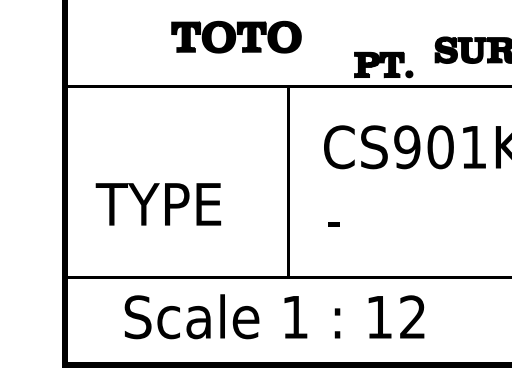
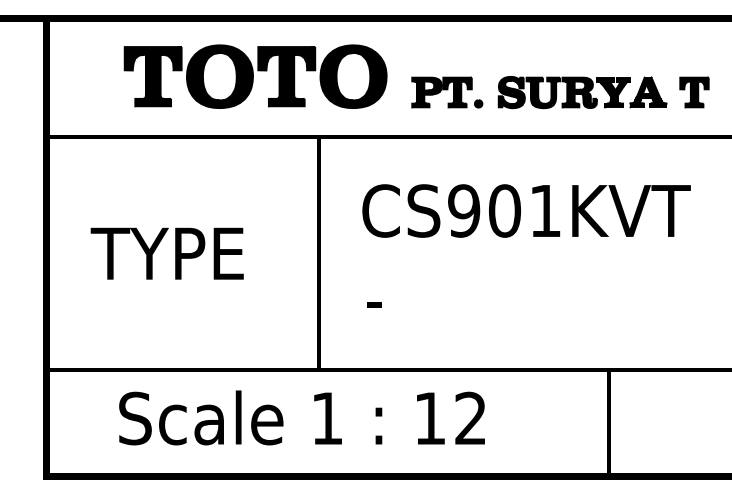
part: (236, 37) -> (255, 76), size x1.67
part: (383, 64) -> (447, 92), moved
text: (157, 204) -> (166, 253), moved

